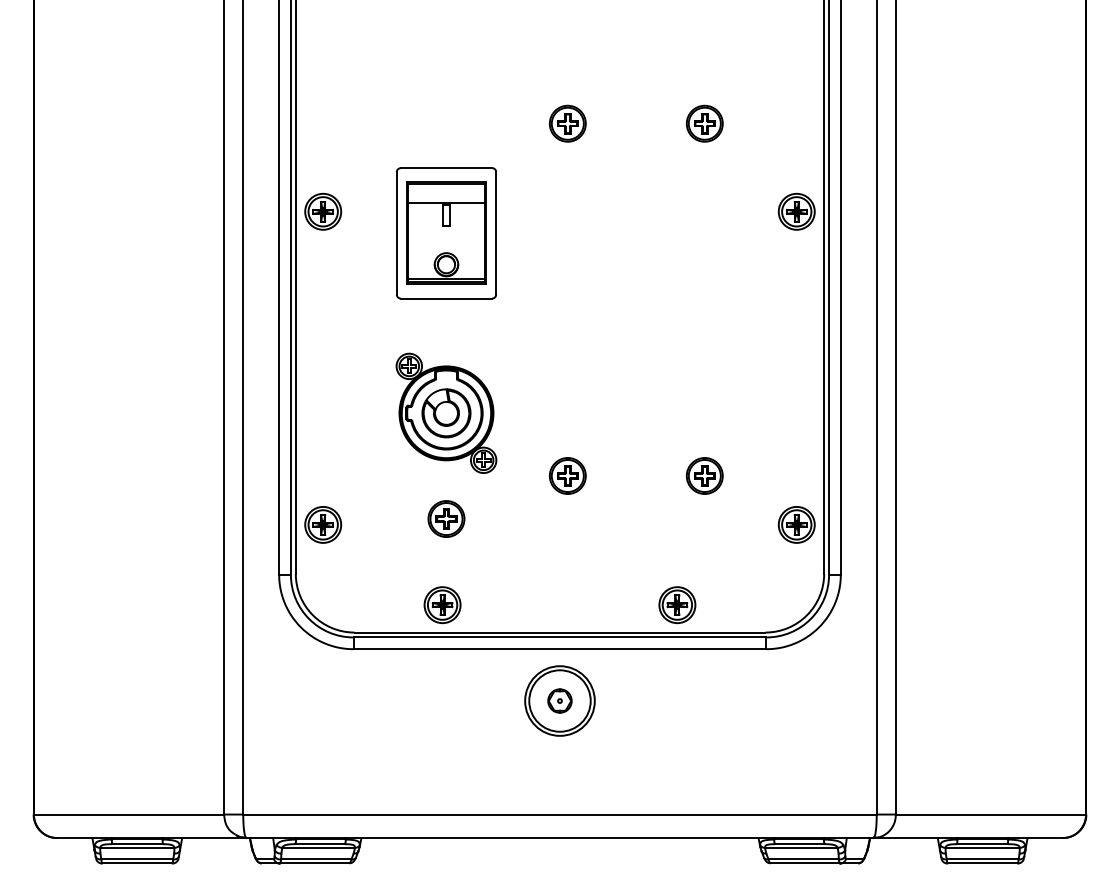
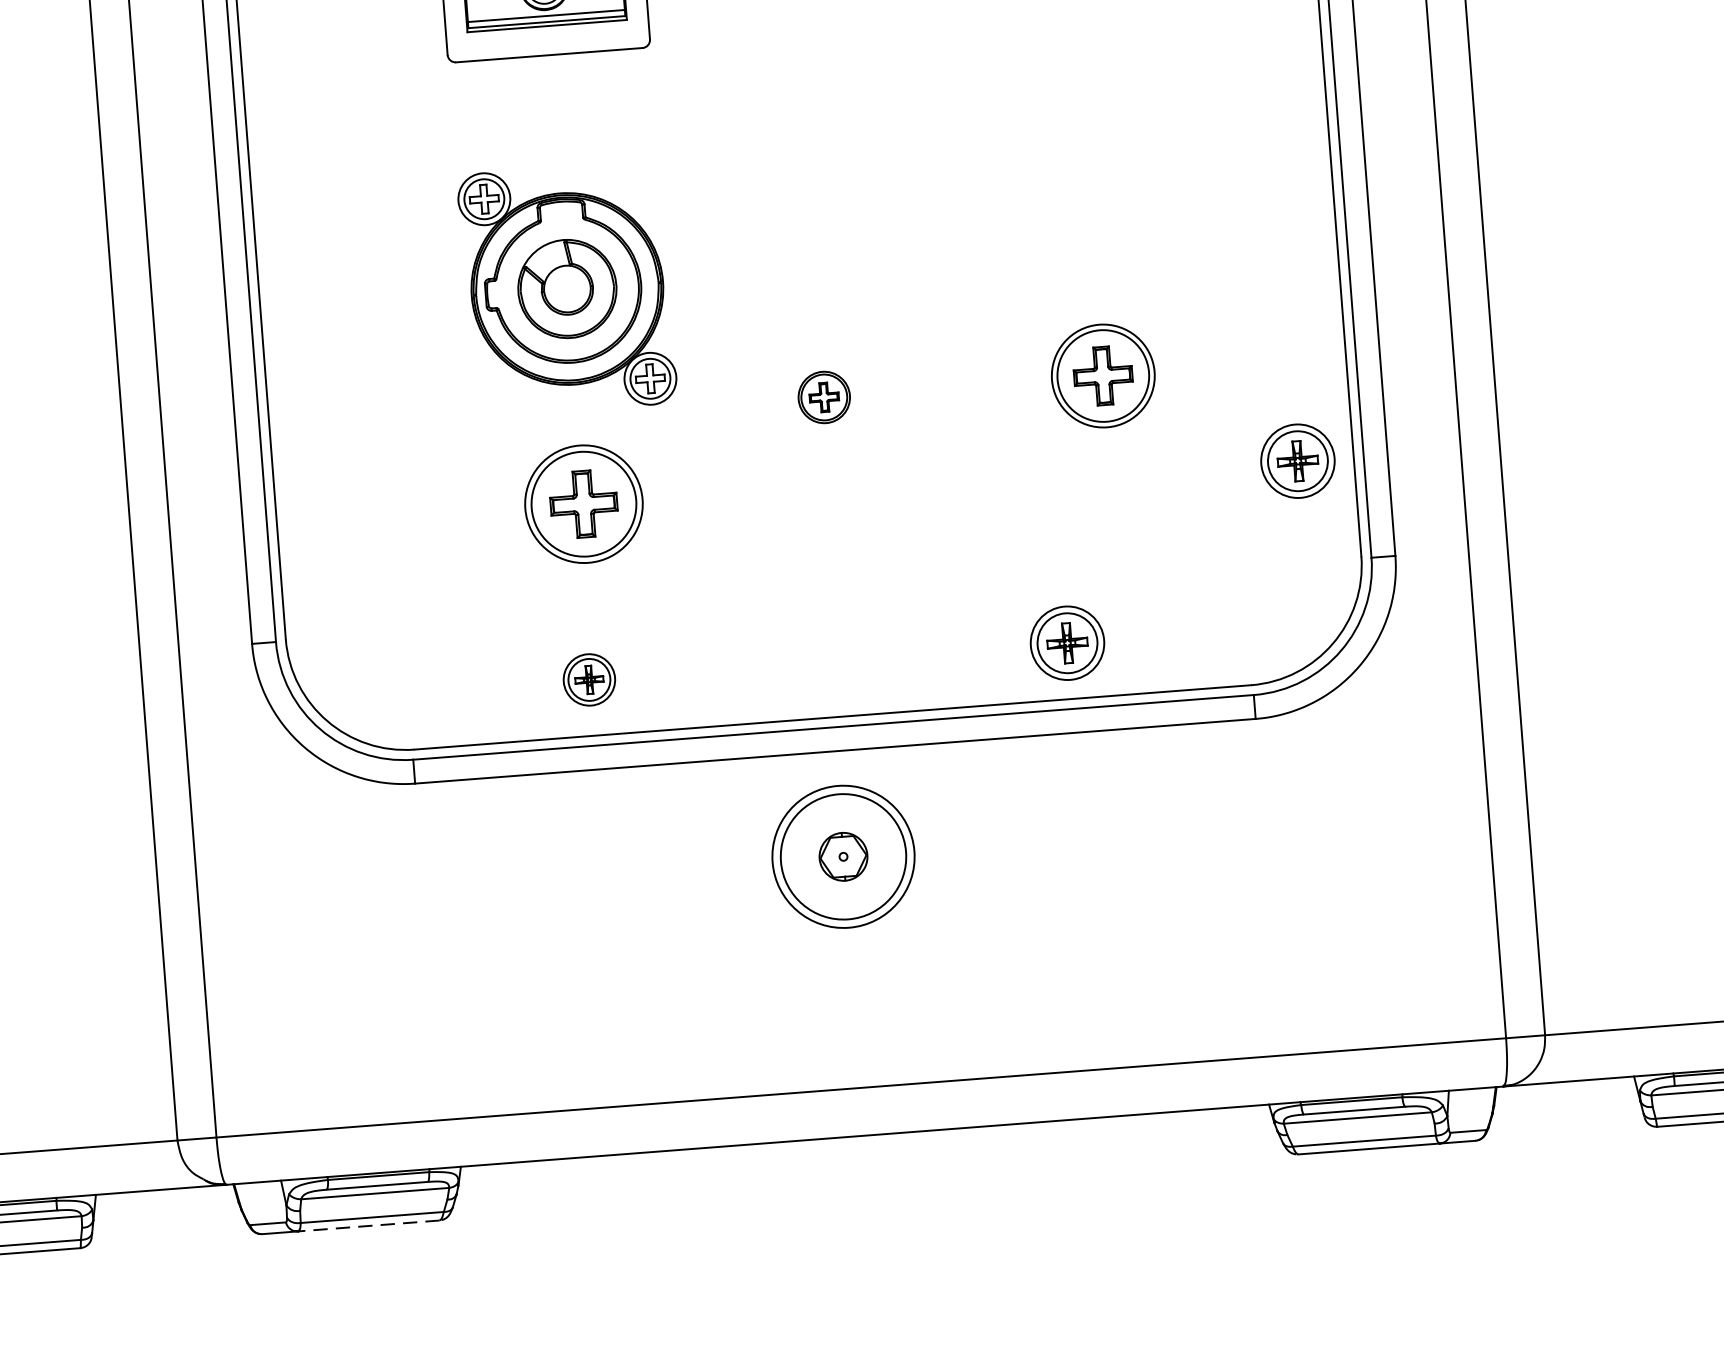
part: (567, 475) -> (823, 396), size x0.7
part: (704, 475) -> (1102, 375), size x1.4
part: (446, 518) -> (583, 503), size x1.6
part: (323, 524) -> (334, 534), removed
part: (442, 604) -> (589, 678), size x0.7
line: (314, 863) -> (369, 1226), solid -> dashed

